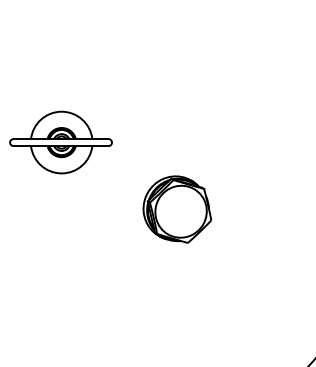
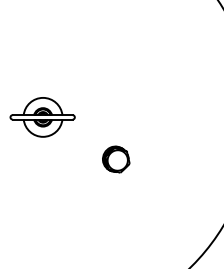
part: (177, 209) -> (116, 159), size x0.62

